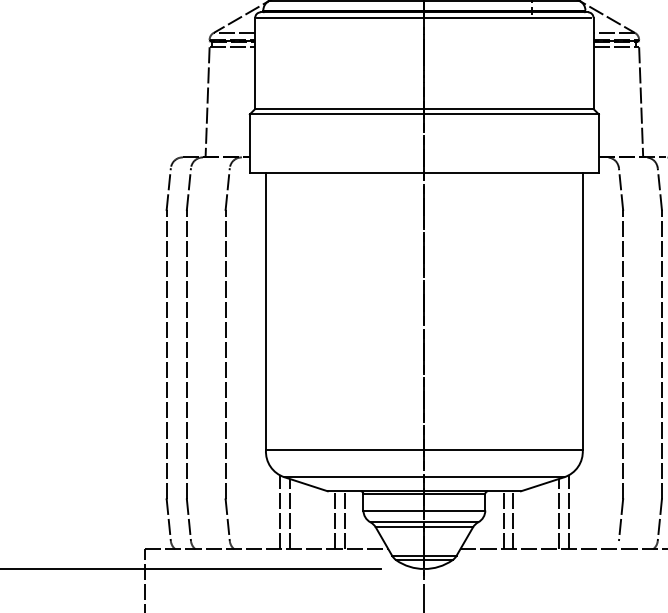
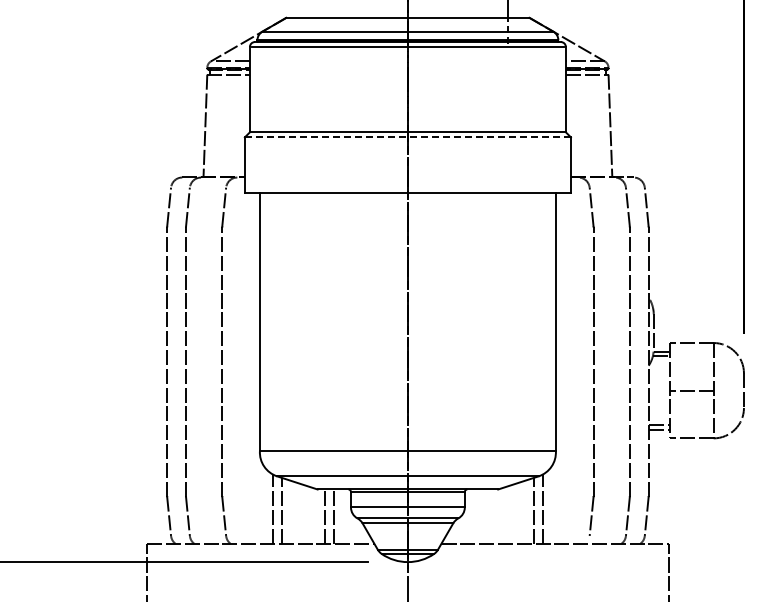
line: (425, 114) -> (408, 137), solid -> dashed
line: (504, 520) -> (482, 516), removed
line: (513, 520) -> (491, 516), removed

